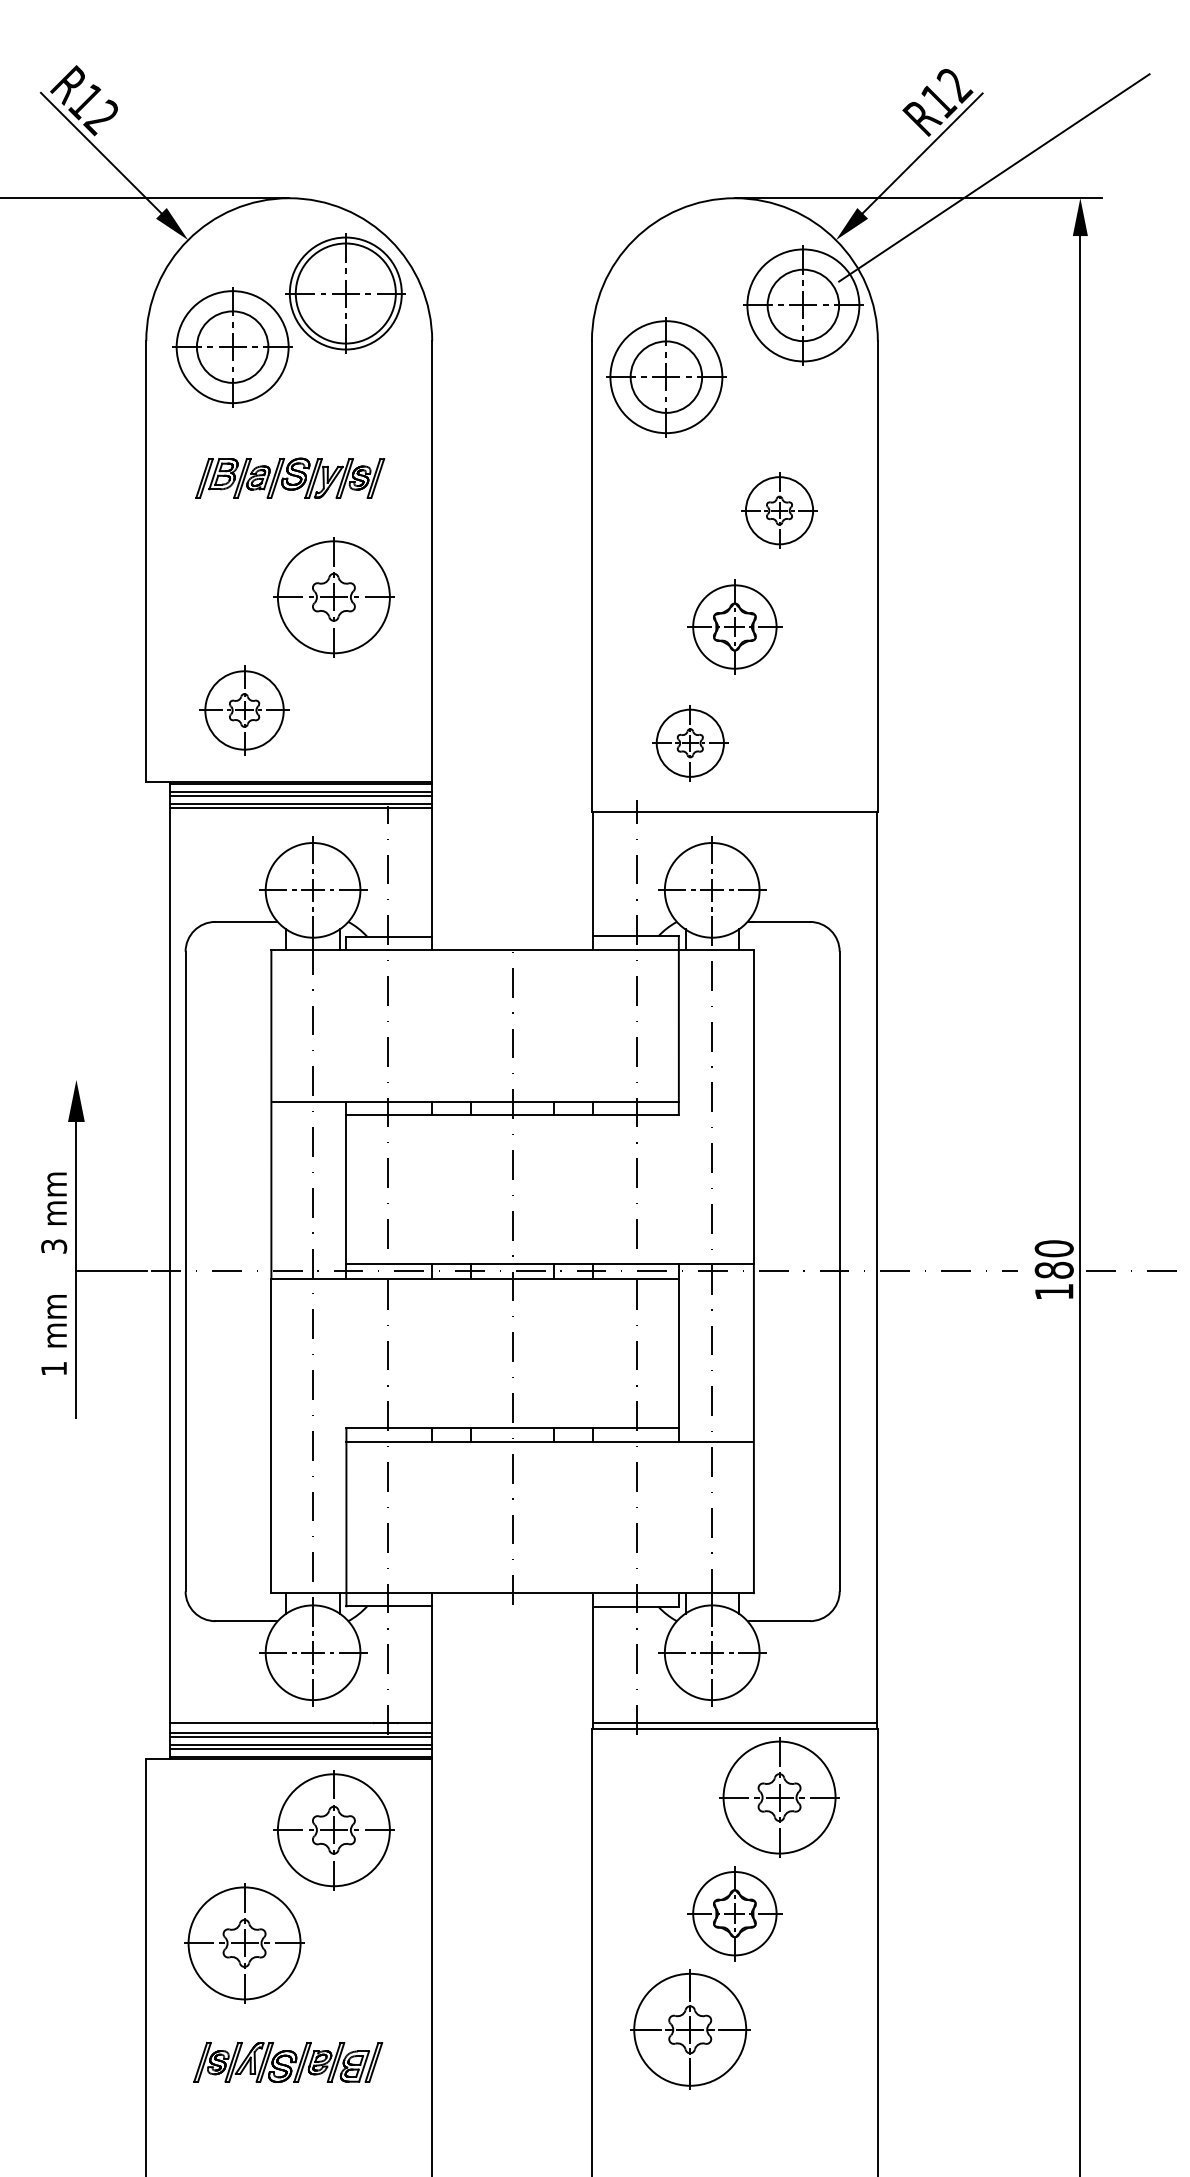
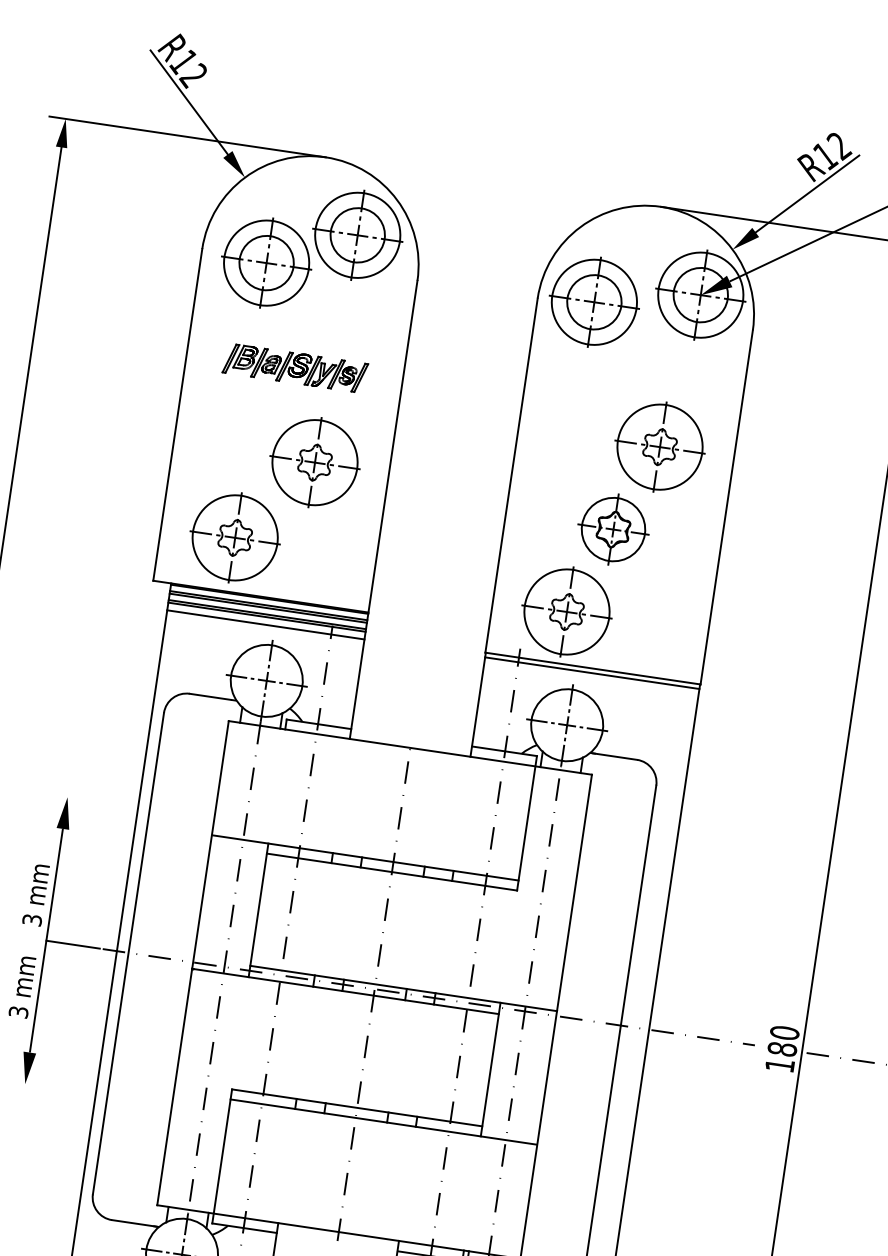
fill: (823, 290) -> (717, 286), added
circle: (345, 293) -> (357, 235), size x0.71
part: (666, 377) -> (594, 302), moved
part: (779, 510) -> (660, 446), size x1.67
part: (244, 710) -> (235, 537), size x1.43
part: (690, 743) -> (567, 612), size x1.67
line: (301, 817) -> (266, 624), added
line: (734, 817) -> (592, 672), added
text: (54, 1368) -> (19, 1012), 1 -> 3
fill: (76, 1440) -> (27, 1068), added

